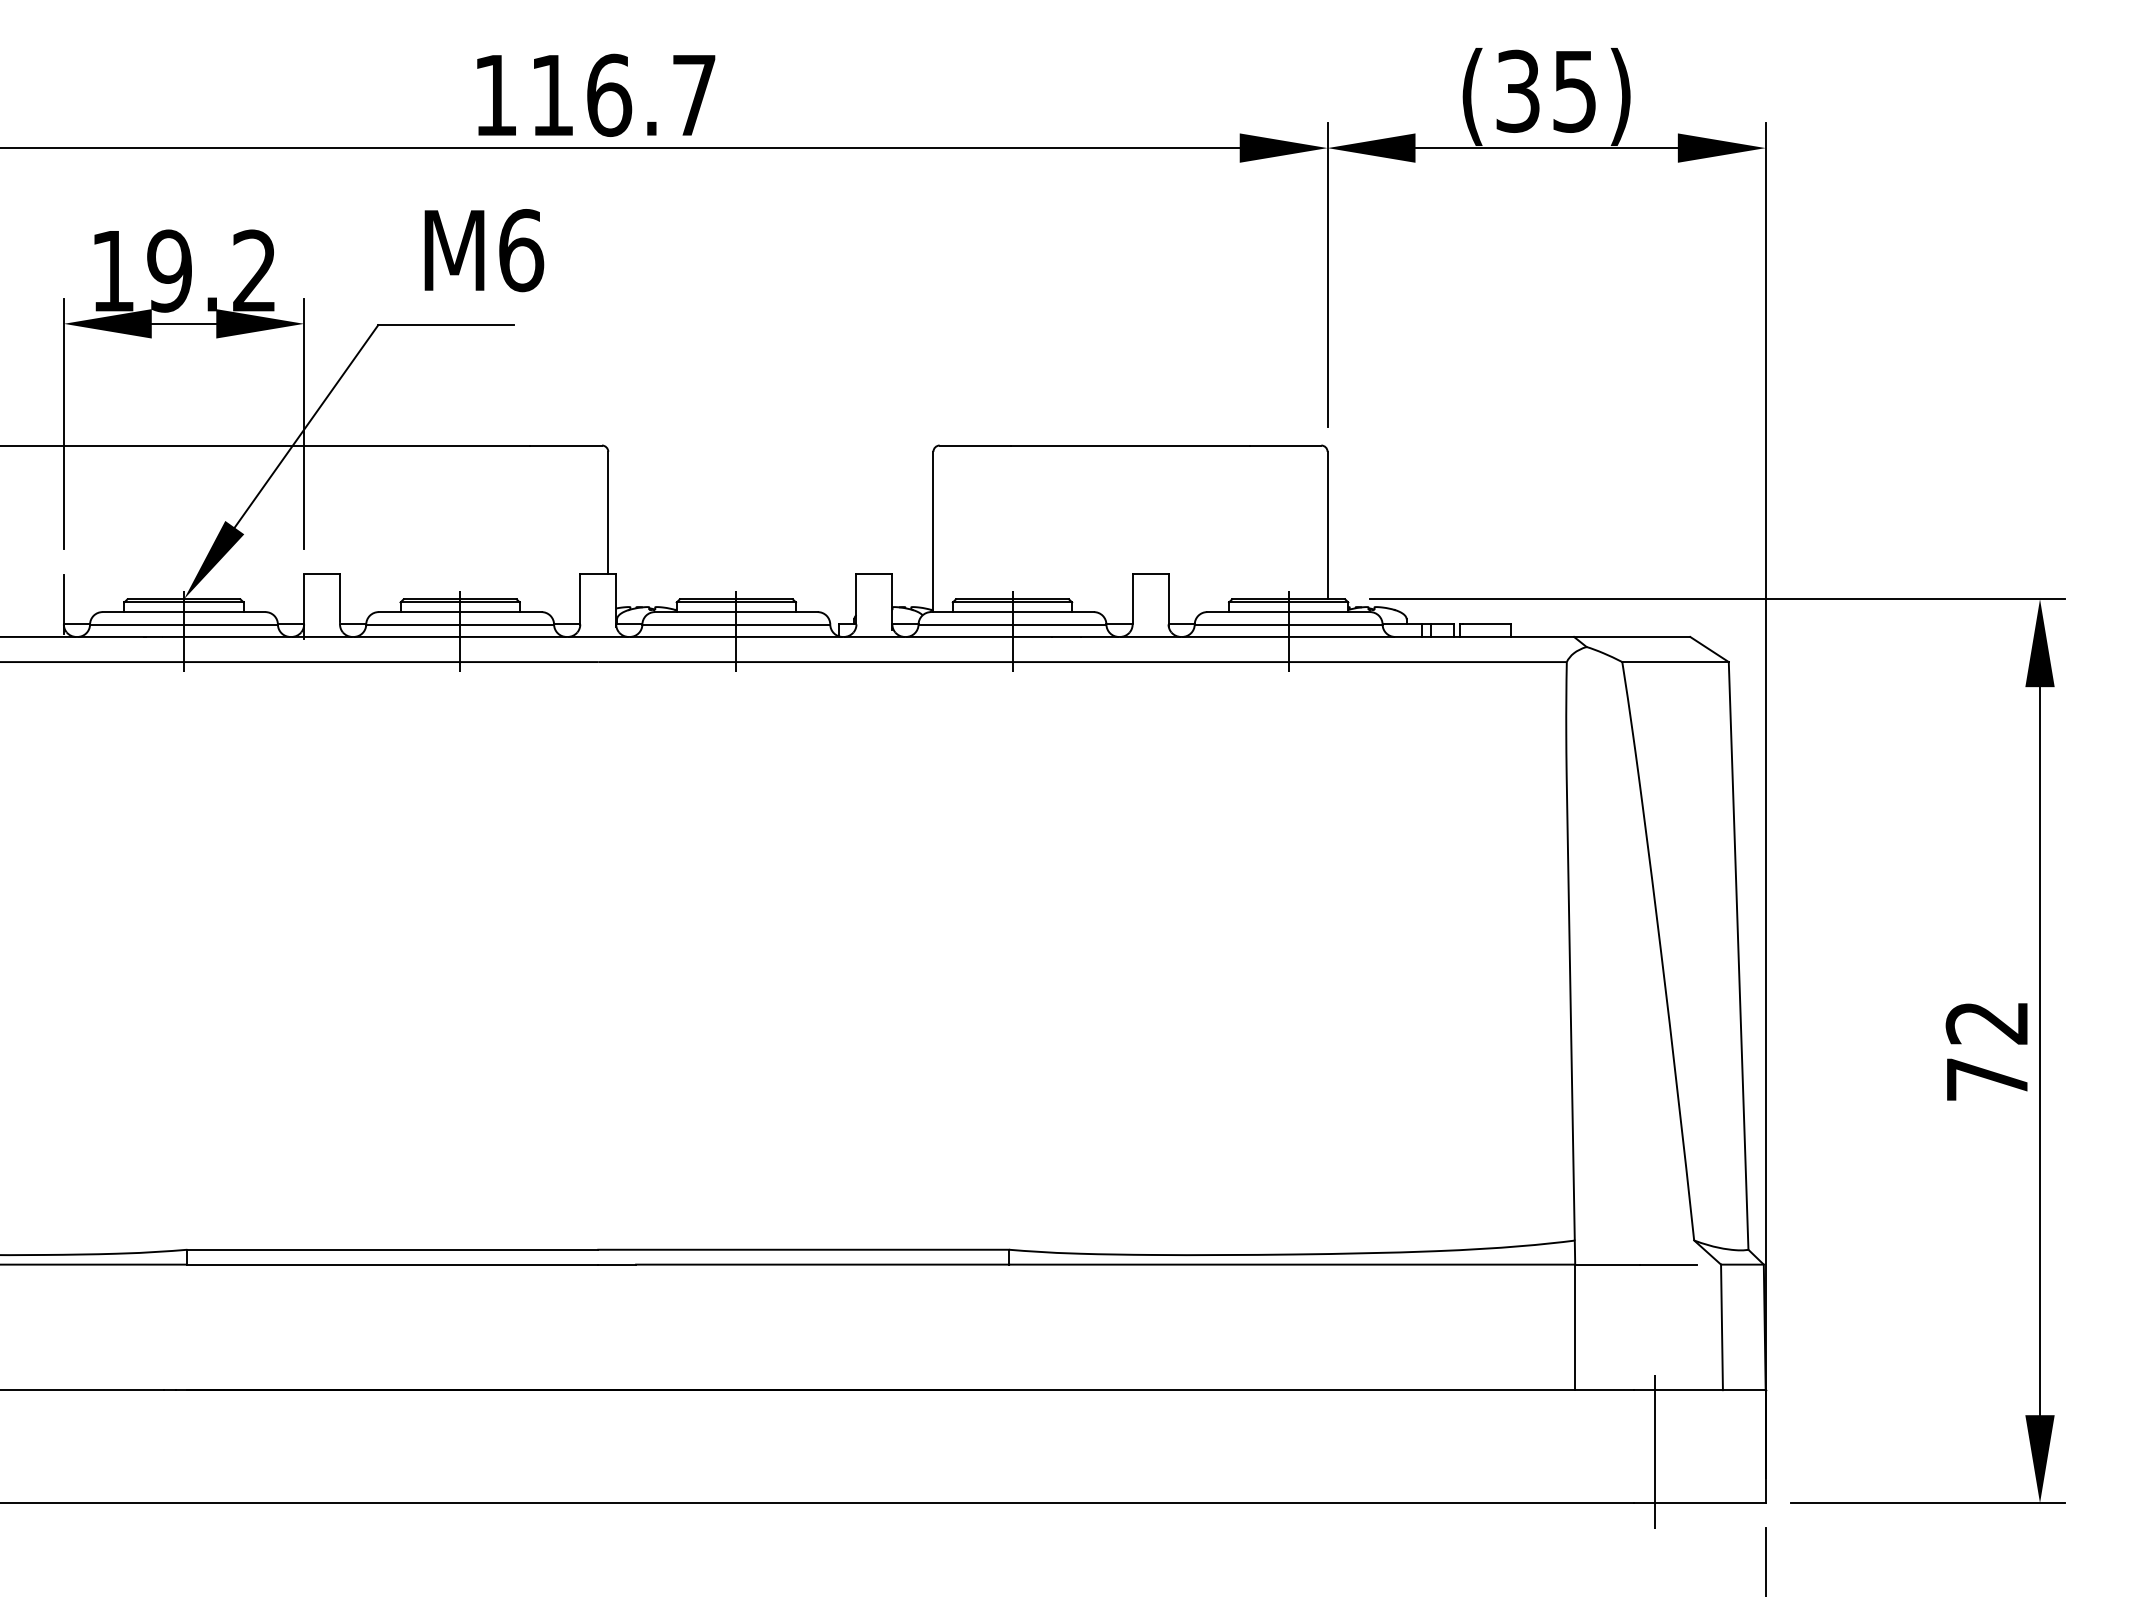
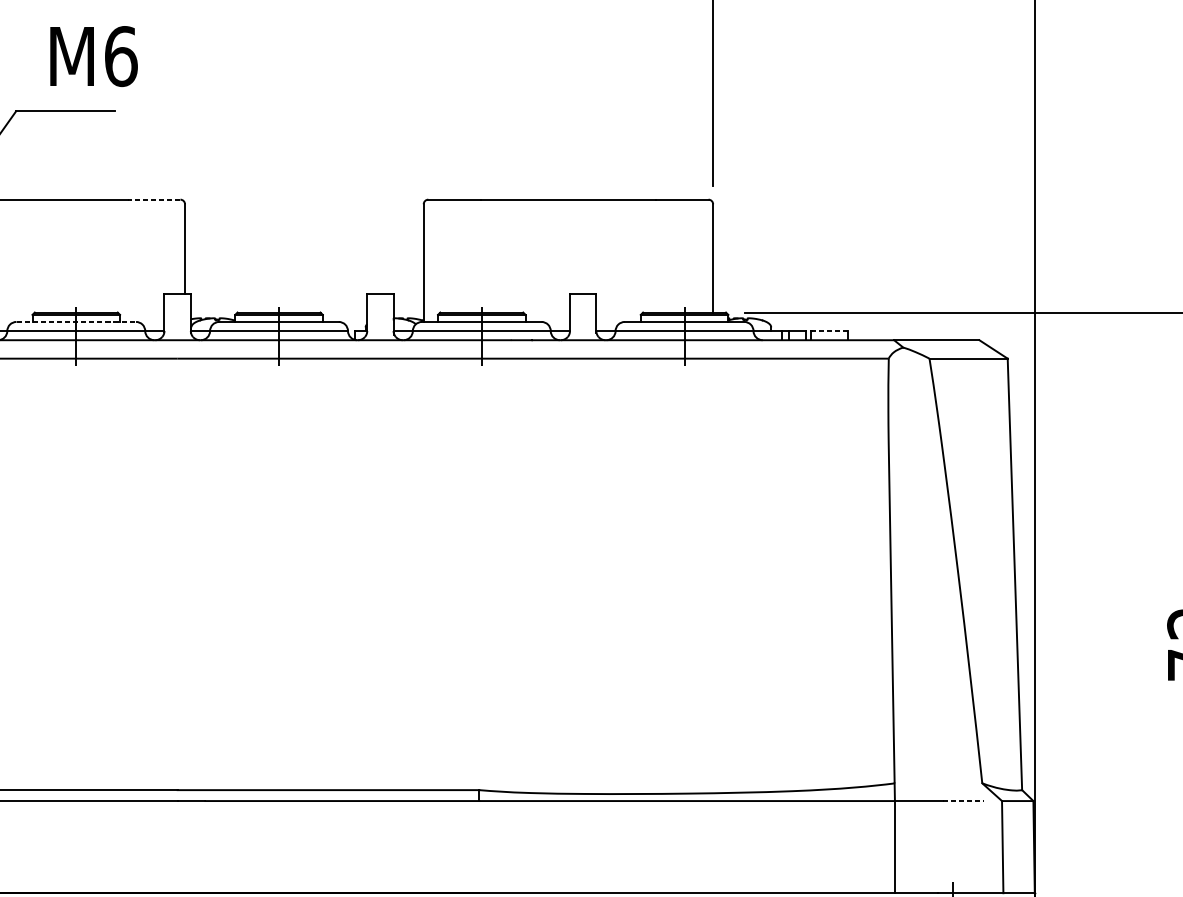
line: (566, 445) -> (154, 199), solid -> dashed
line: (460, 612) -> (76, 322), solid -> dashed
line: (1486, 624) -> (829, 331), solid -> dashed
line: (1668, 1264) -> (963, 800), solid -> dashed

